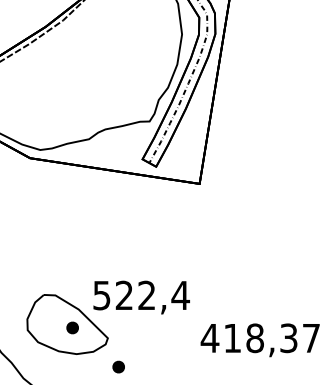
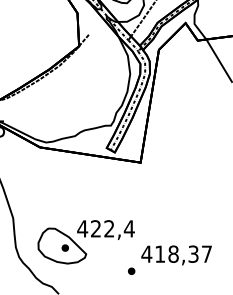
text: (101, 294) -> (82, 228), 522,4 -> 422,4
part: (118, 365) -> (131, 270), moved

